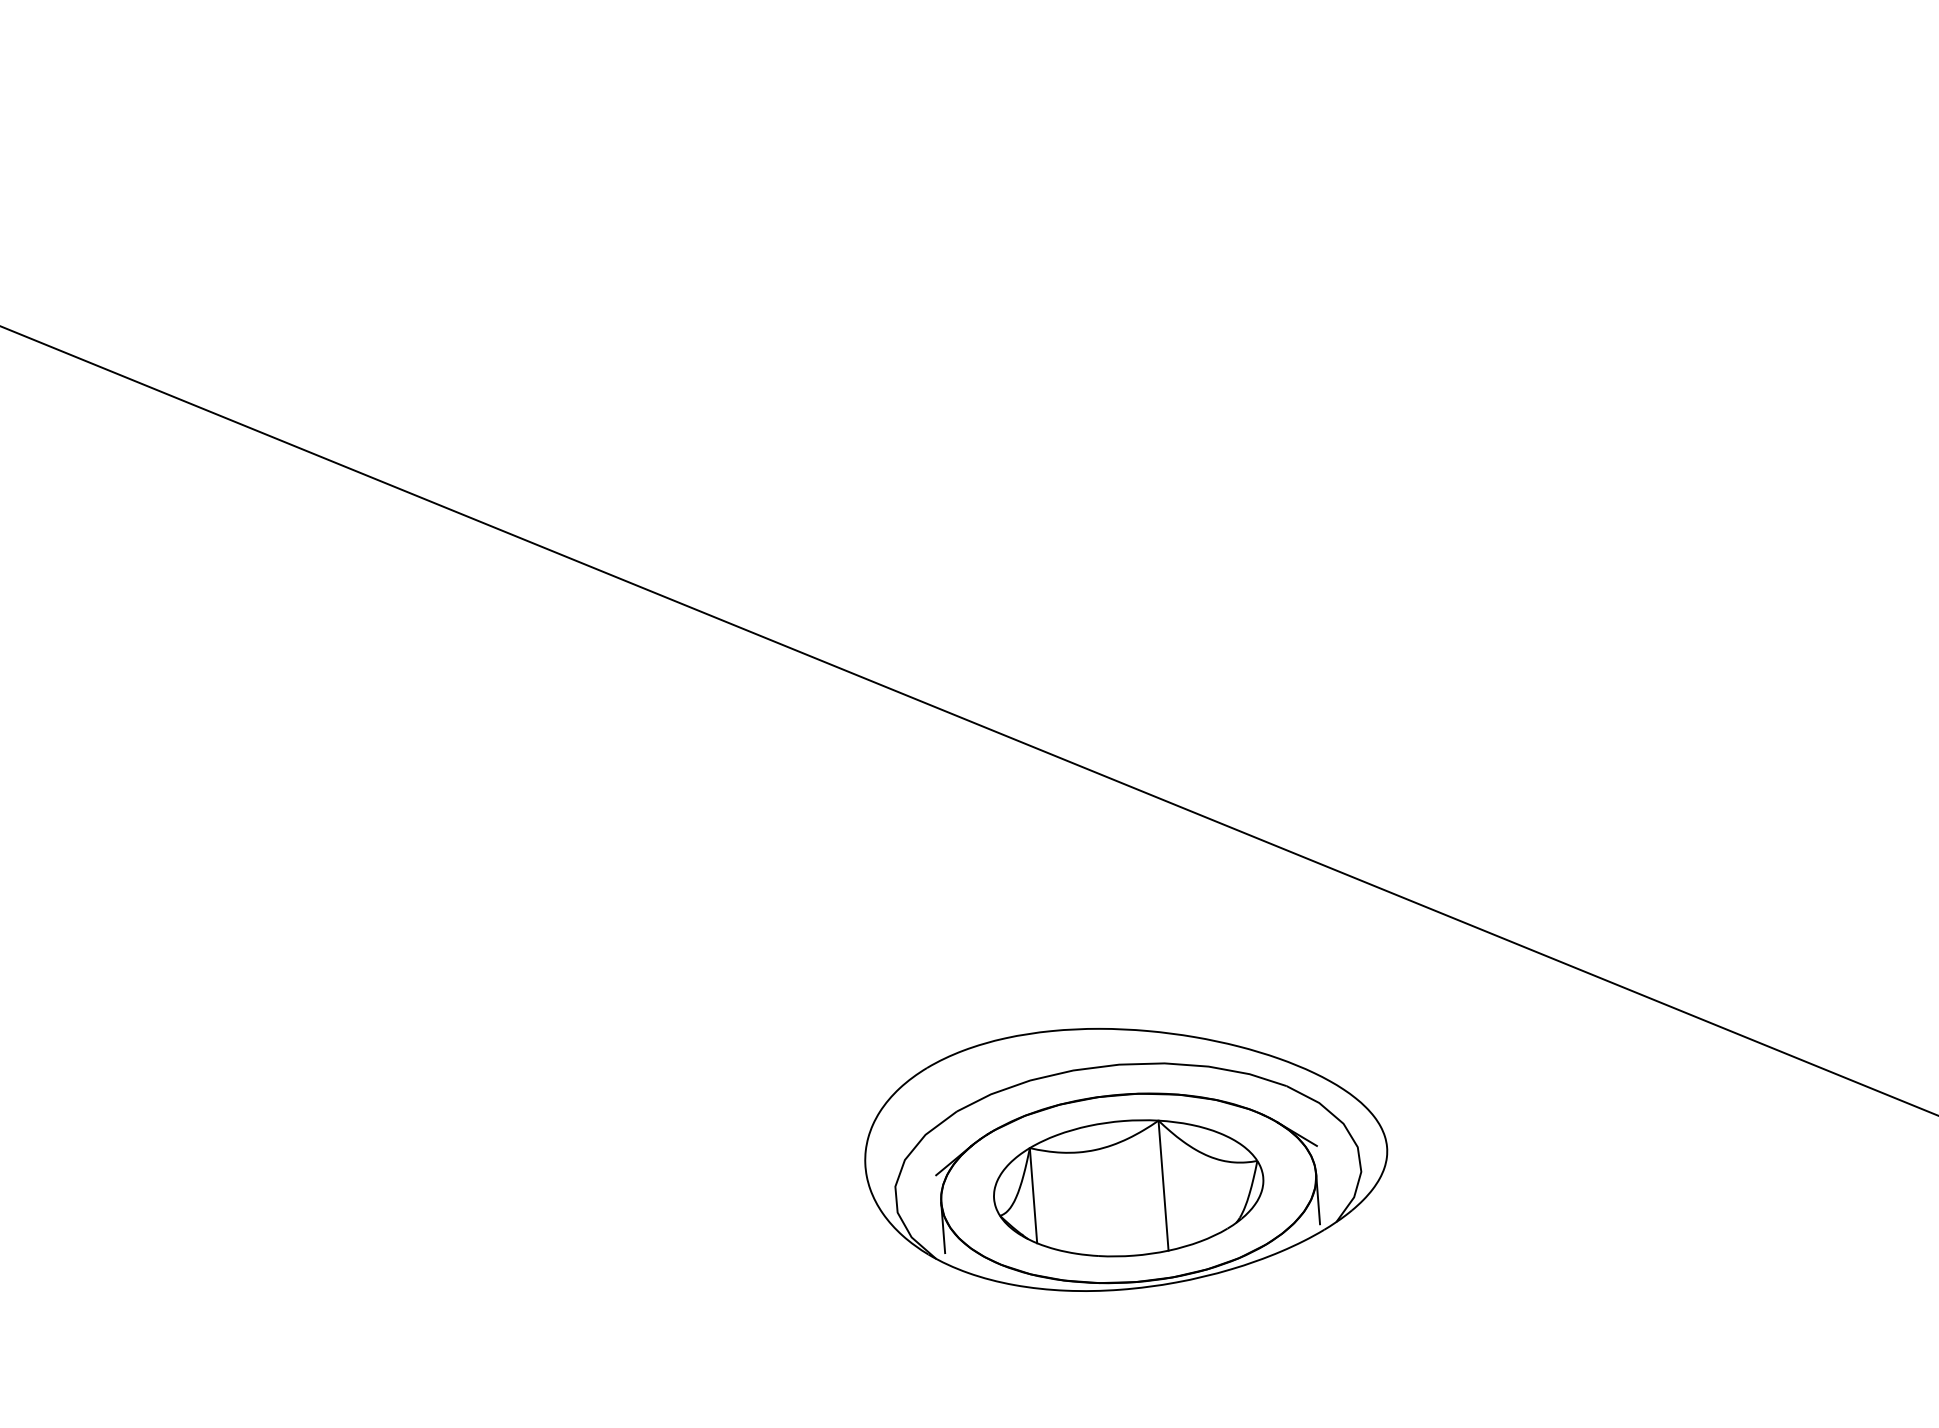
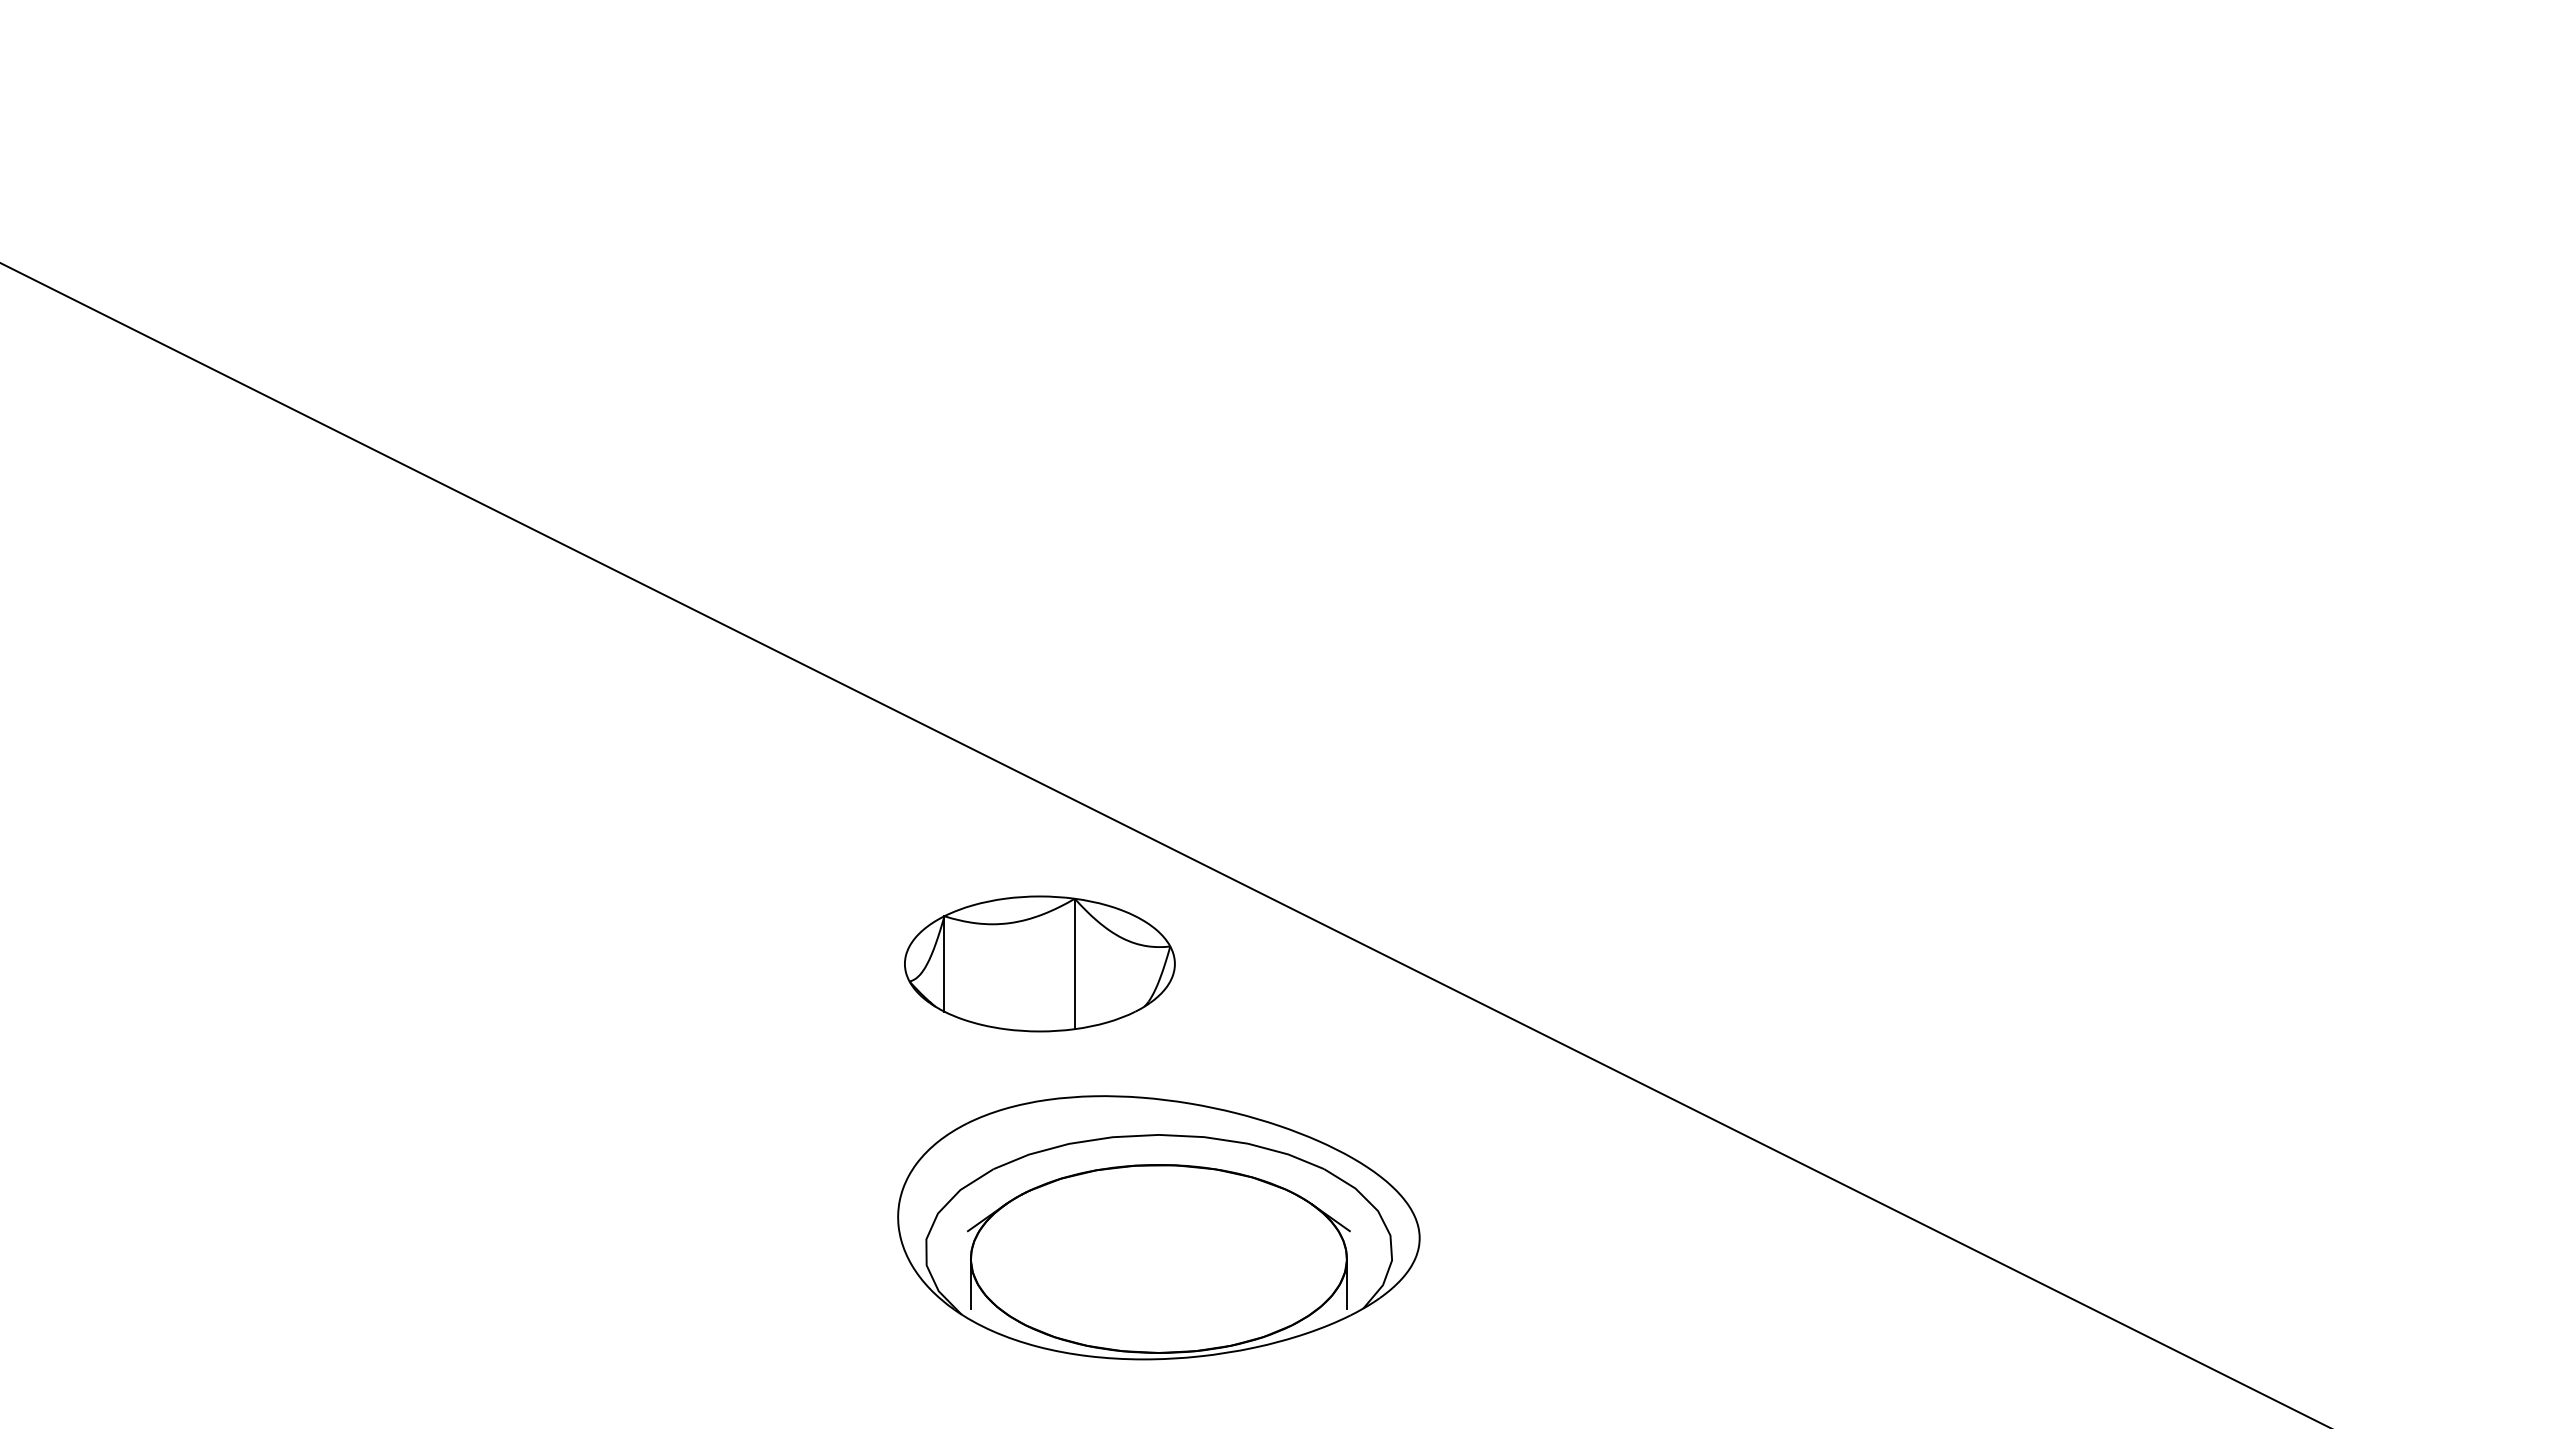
part: (1128, 1187) -> (1039, 963), moved

